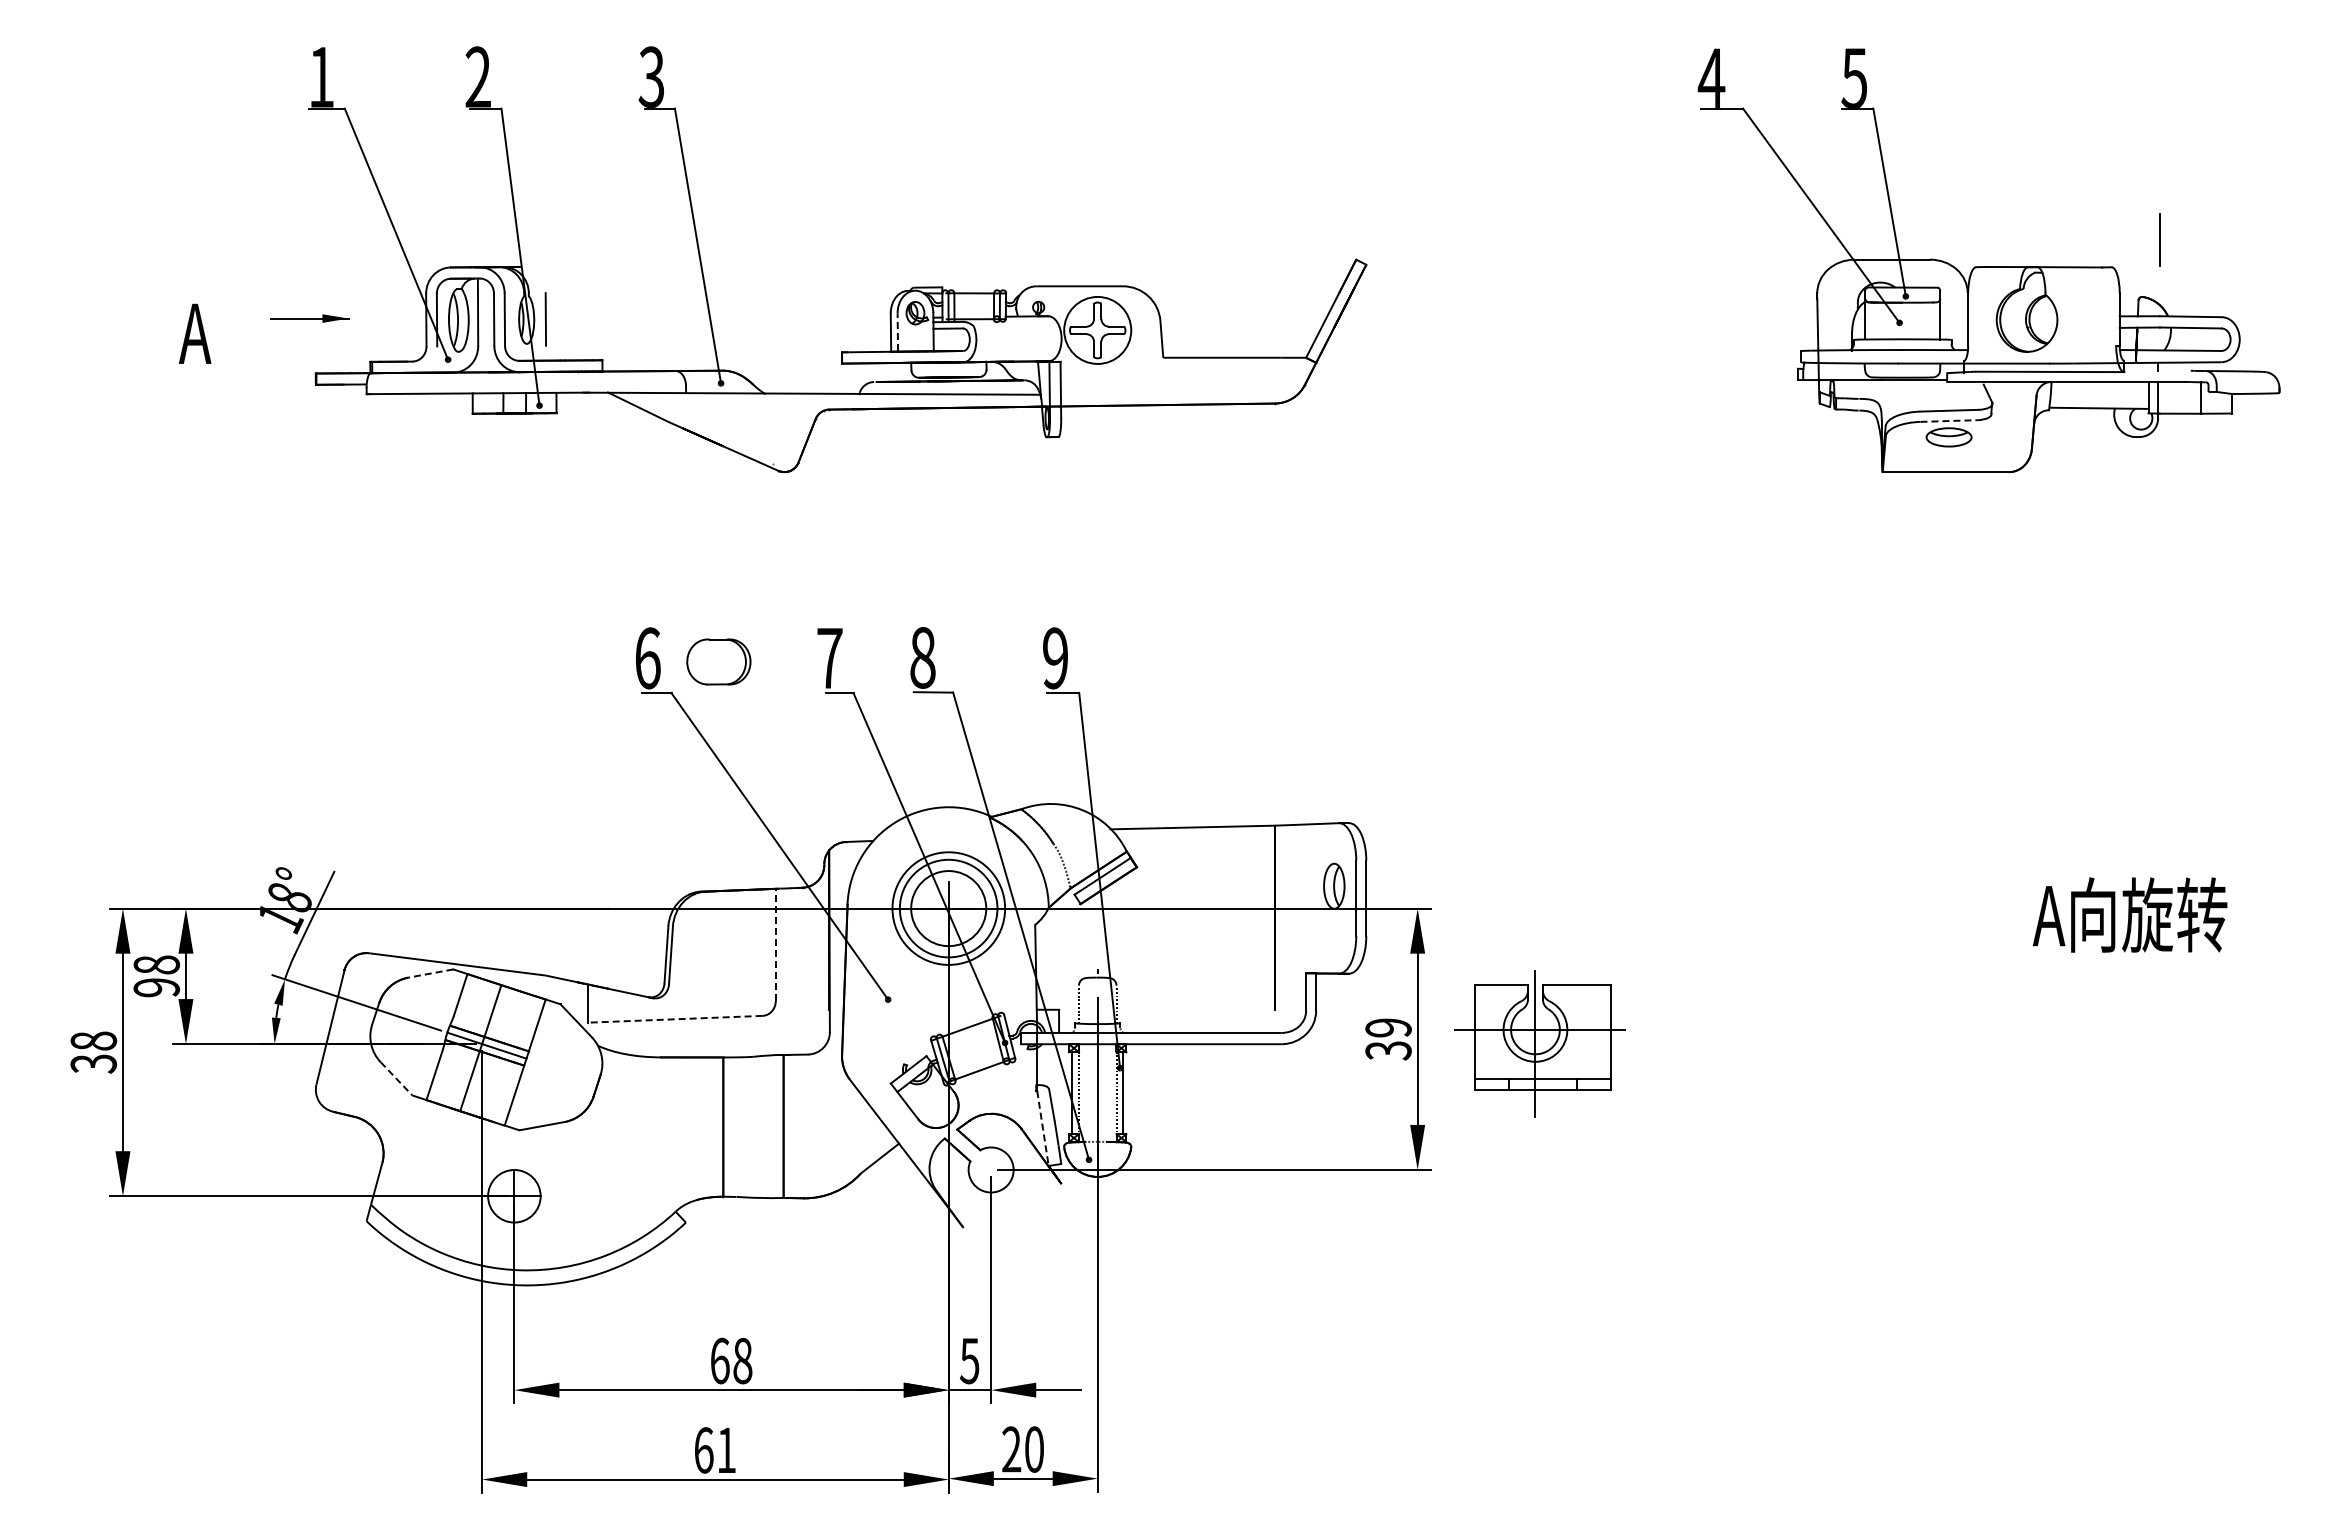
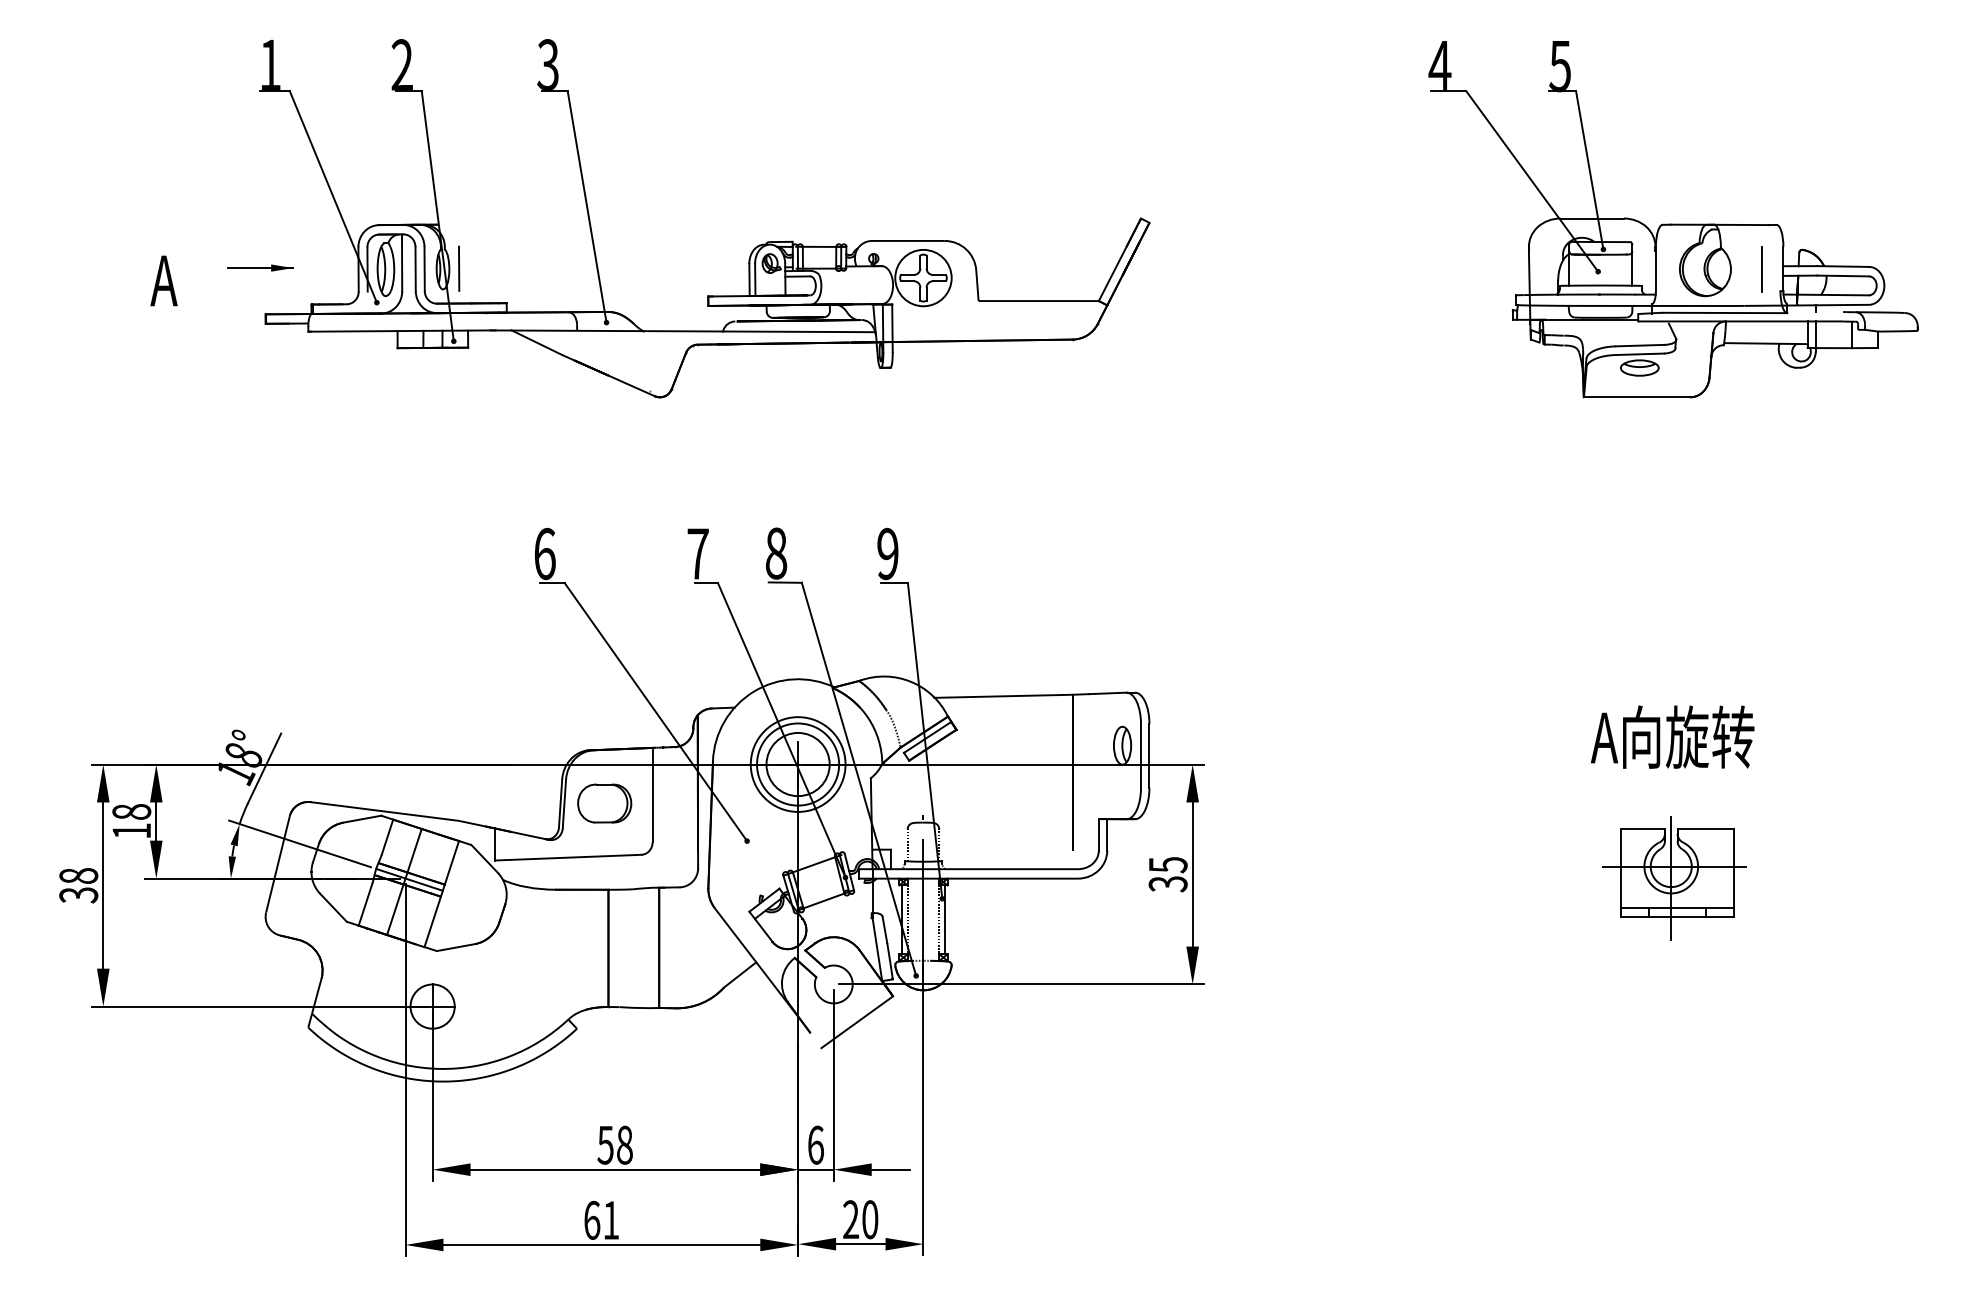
line: (2159, 239) -> (1761, 268), moved
line: (897, 332) -> (755, 279), dashed -> solid
line: (1949, 421) -> (1640, 354), dashed -> solid
part: (718, 661) -> (604, 803), moved
text: (2129, 914) -> (1672, 736), moved
line: (775, 944) -> (652, 794), dashed -> solid
line: (430, 973) -> (362, 819), dashed -> solid
text: (156, 987) -> (131, 830), 98 -> 18
line: (674, 1019) -> (567, 857), dashed -> solid
text: (1388, 1027) -> (1168, 864), 39 -> 35
part: (1539, 1043) -> (1674, 878), moved
line: (396, 1078) -> (333, 907), dashed -> solid
line: (1042, 1128) -> (877, 949), dashed -> solid
line: (1018, 1214) -> (856, 1021), added
text: (719, 1360) -> (605, 1144), 68 -> 58
text: (969, 1360) -> (815, 1144), 5 -> 6

